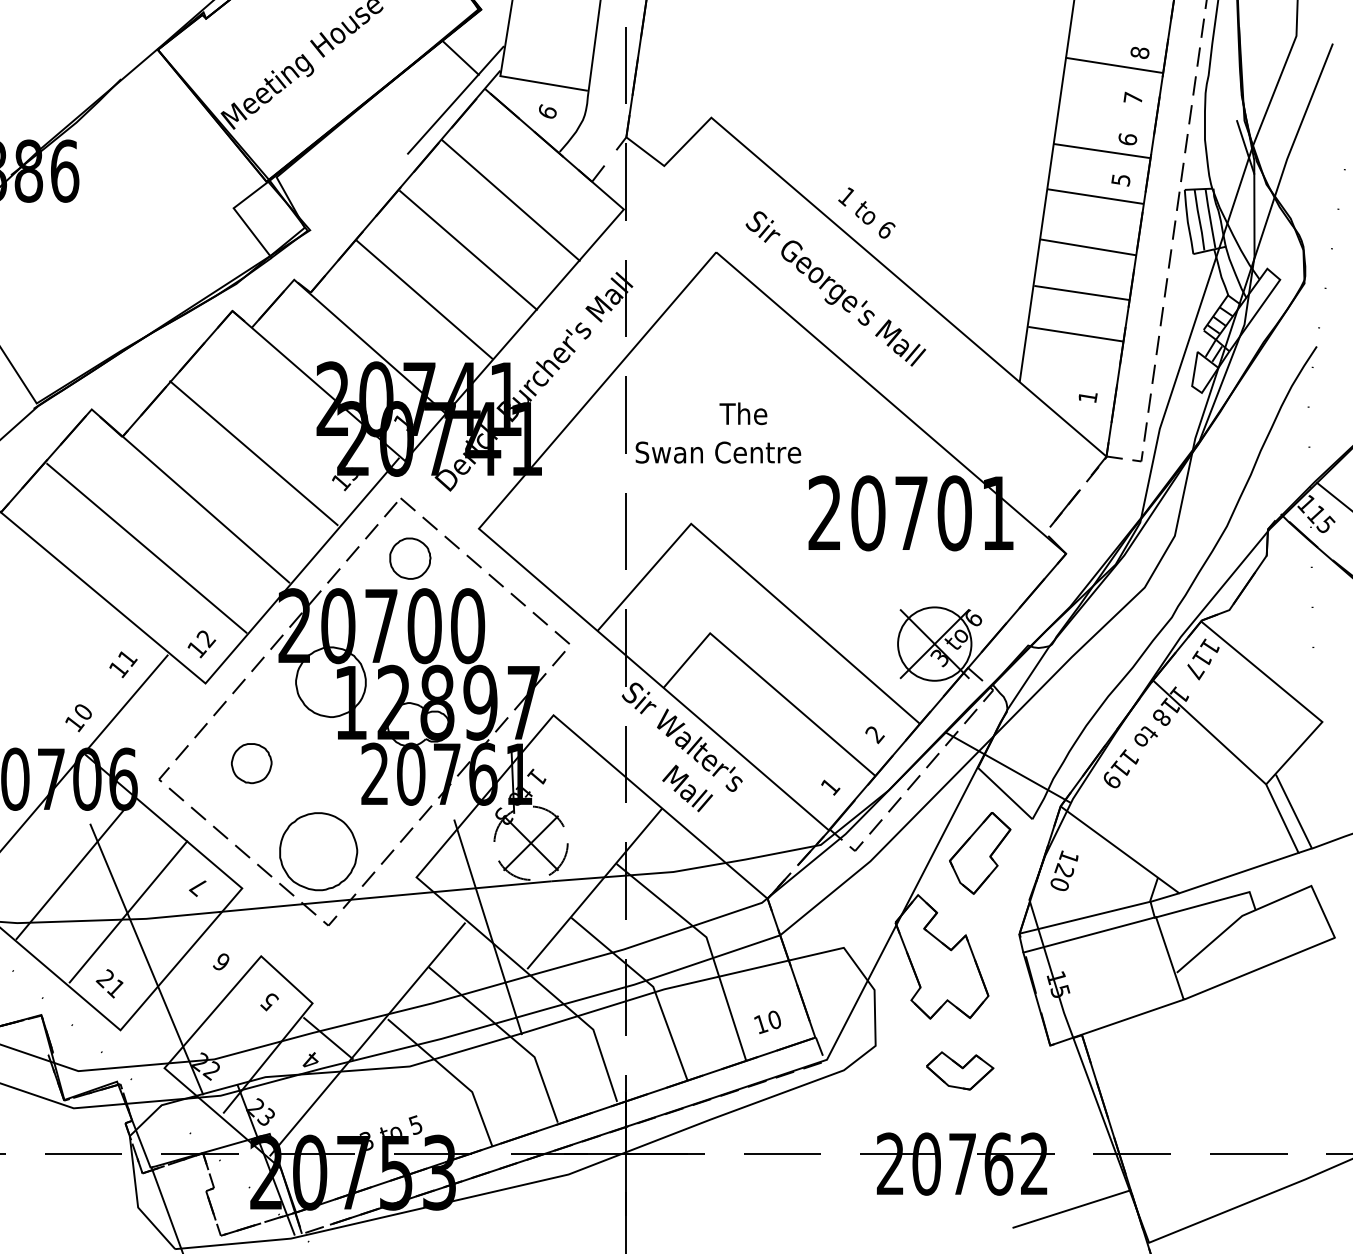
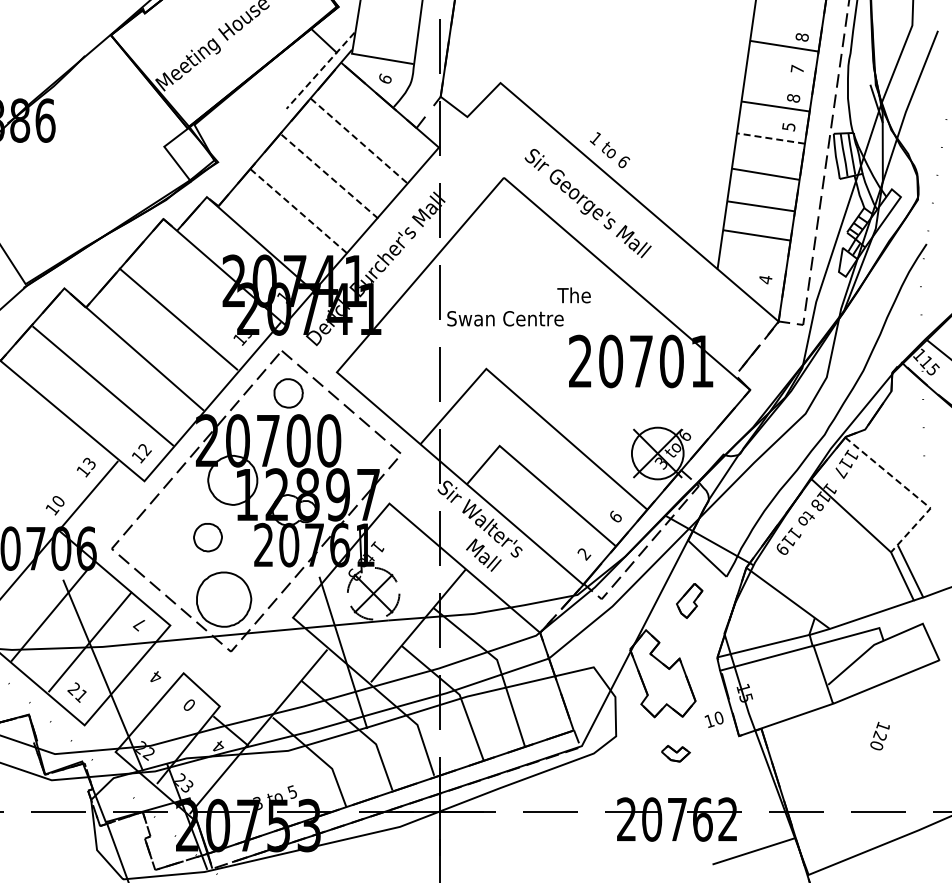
line: (455, 101) -> (320, 71), solid -> dashed
text: (1127, 139) -> (793, 98), 6 -> 8
line: (1094, 196) -> (770, 138), solid -> dashed
line: (510, 200) -> (359, 141), solid -> dashed
line: (468, 250) -> (329, 176), solid -> dashed
line: (424, 300) -> (298, 211), solid -> dashed
text: (1087, 398) -> (765, 280), 1 -> 4
text: (742, 413) -> (573, 295), moved
text: (127, 658) -> (89, 463), 11 -> 13
line: (1295, 699) -> (911, 492), solid -> dashed
text: (874, 733) -> (615, 516), 2 -> 6
part: (251, 763) -> (207, 537), moved
text: (829, 787) -> (583, 554), 1 -> 2
part: (979, 852) -> (689, 600), size x0.6
text: (1063, 869) -> (879, 735), moved
text: (221, 962) -> (155, 677), 6 -> 4
text: (269, 1002) -> (189, 705), 5 -> 0
text: (766, 1021) -> (713, 719), moved
part: (959, 1070) -> (675, 753), size x0.6

